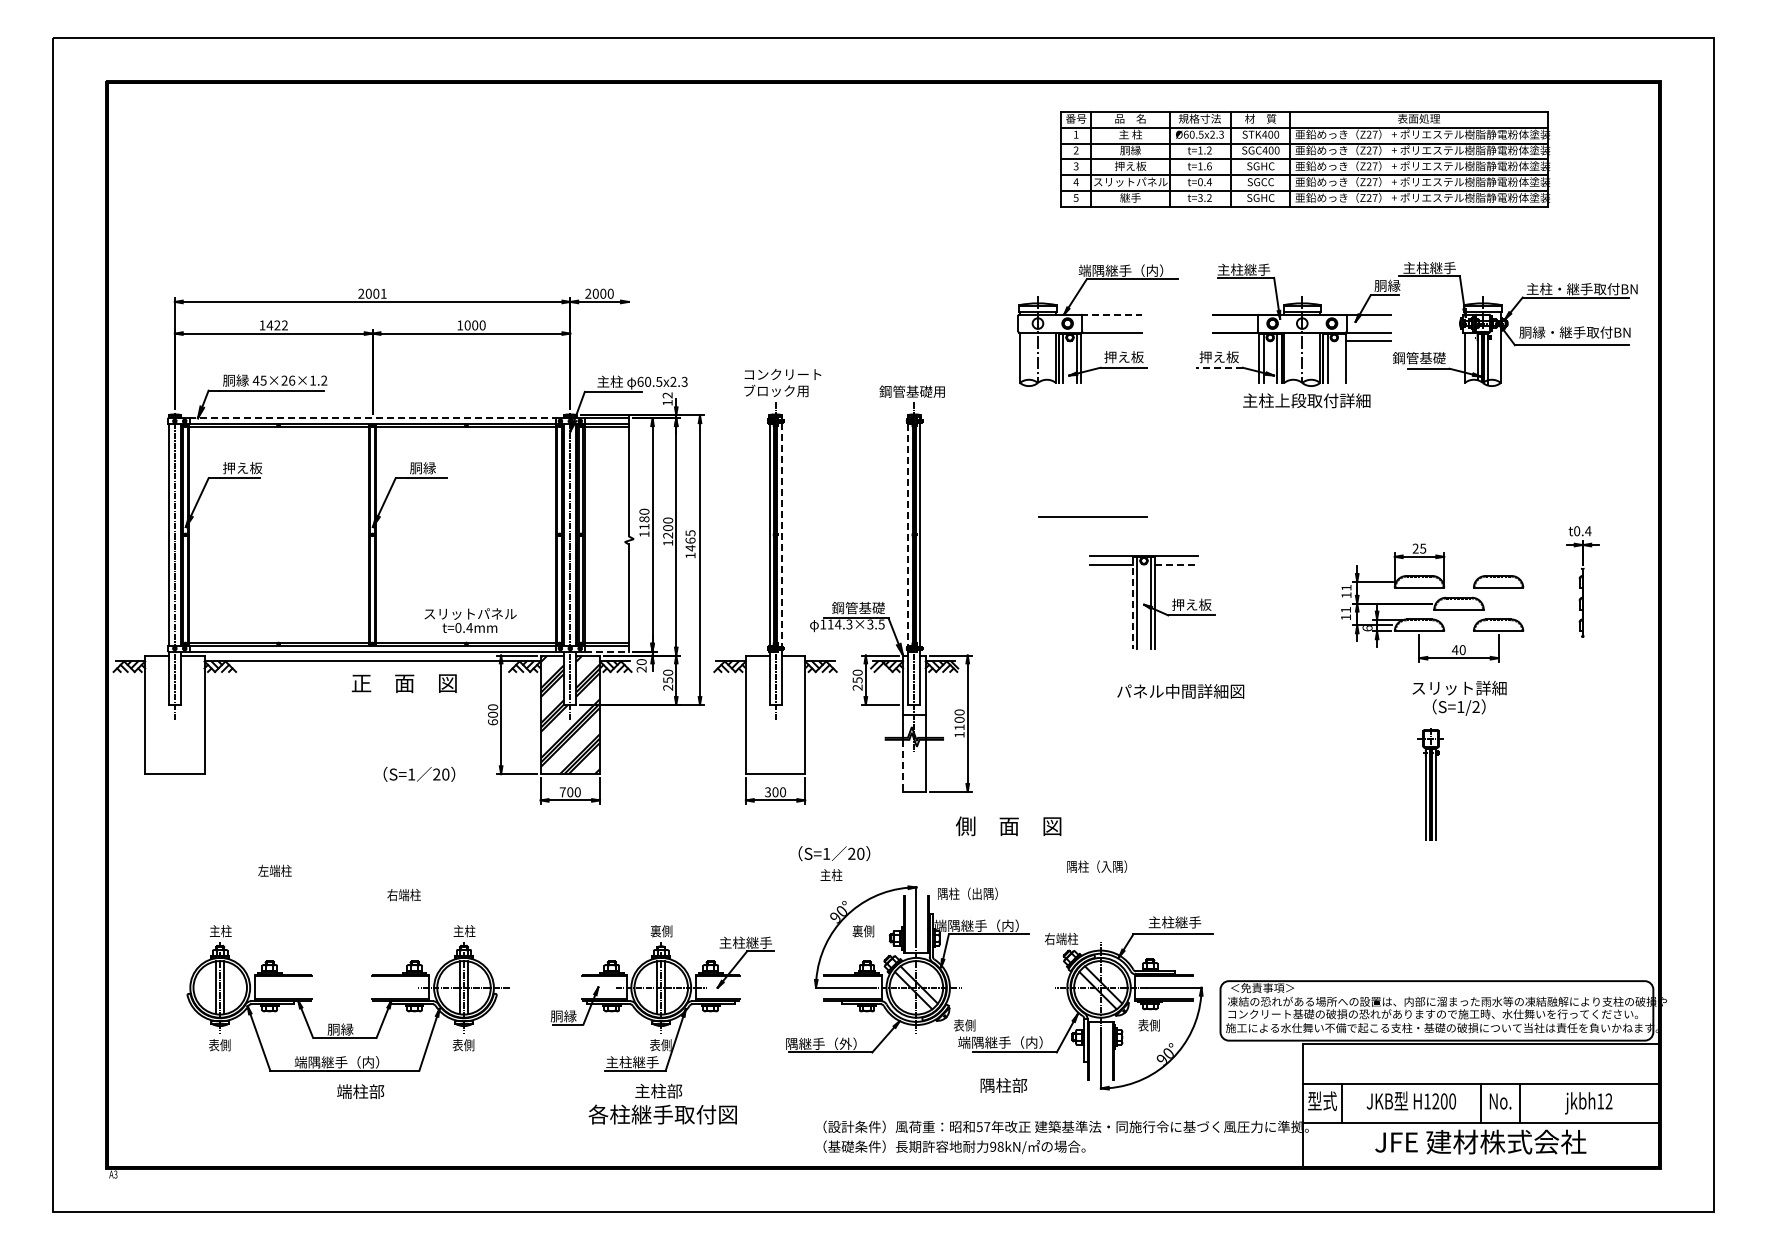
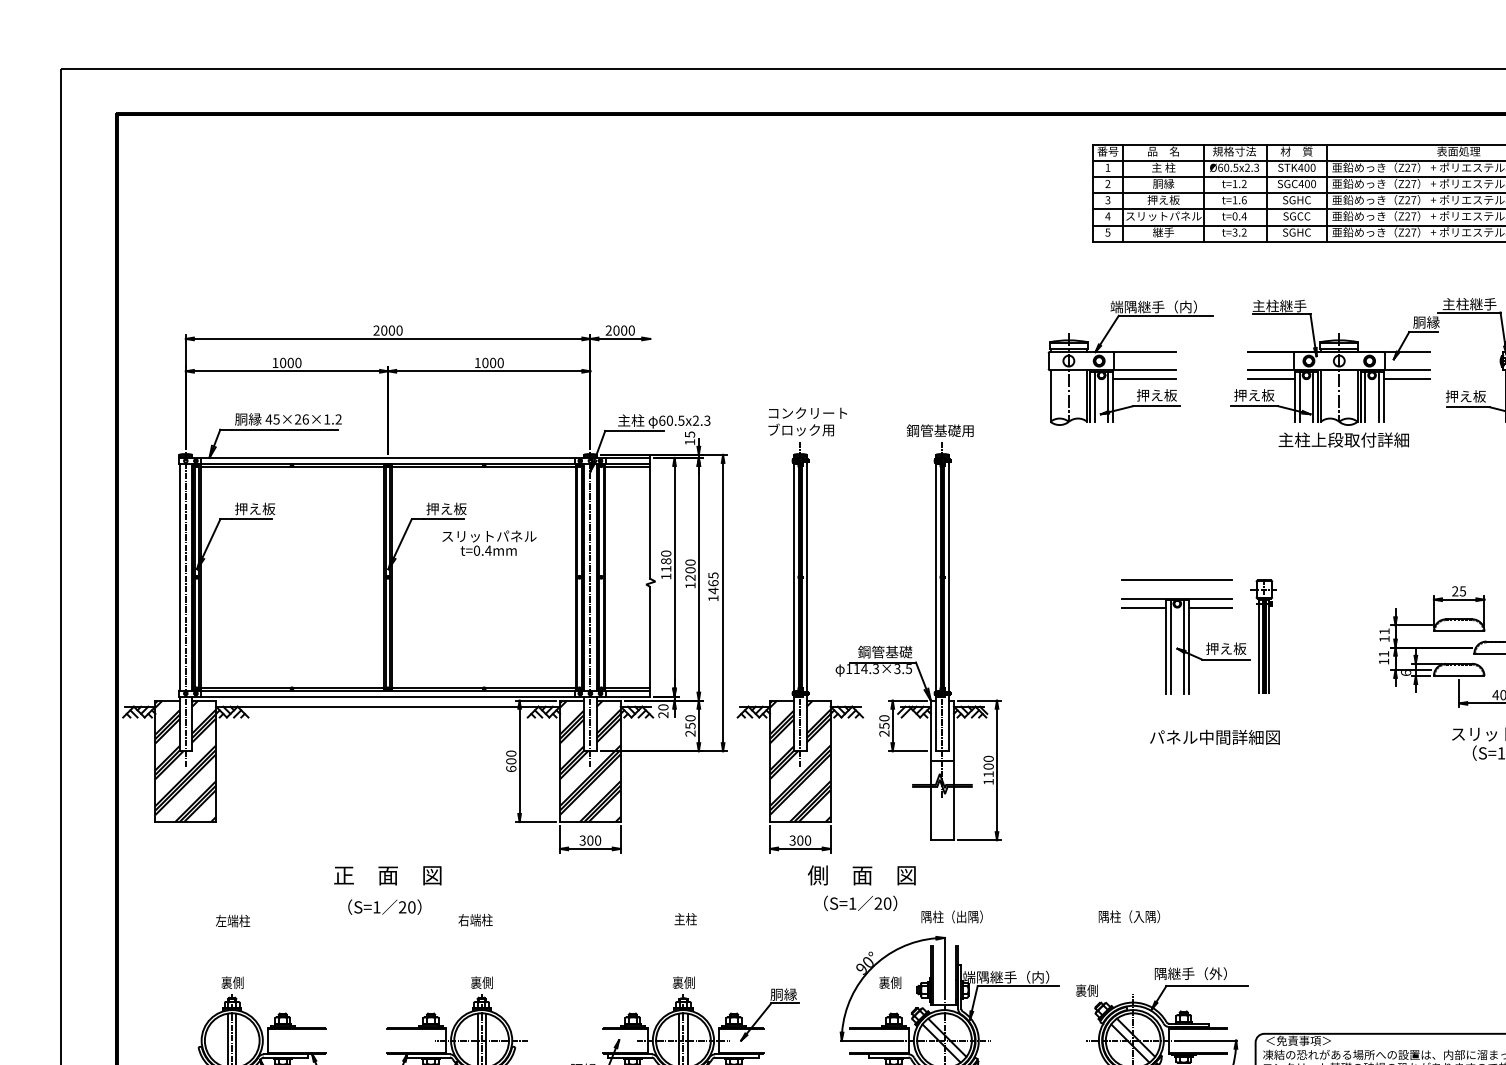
text: (383, 293) -> (399, 330), 2001 -> 2000
line: (1111, 314) -> (1144, 351), dashed -> solid
text: (276, 325) -> (289, 363), 1422 -> 1000
line: (1111, 341) -> (1144, 379), added
line: (1235, 341) -> (1270, 379), added
line: (1340, 357) -> (1378, 395), added
text: (1418, 358) -> (1458, 396), 鋼管基礎 -> 押え板
line: (1219, 367) -> (1254, 406), dashed -> solid
text: (667, 395) -> (689, 434), 12 -> 15
line: (373, 418) -> (389, 458), dashed -> solid
text: (429, 468) -> (446, 509), 胴縁 -> 押え板
line: (1092, 516) -> (1176, 579), moved
line: (781, 534) -> (806, 576), dashed -> solid
line: (908, 534) -> (936, 576), dashed -> solid
line: (1177, 564) -> (1211, 607), dashed -> solid
line: (1132, 603) -> (1165, 647), dashed -> solid
text: (470, 620) -> (489, 543), moved
line: (607, 651) -> (628, 696), dashed -> solid
text: (403, 683) -> (386, 875), moved
hatch: (174, 714) -> (185, 761), added
hatch: (775, 714) -> (800, 761), added
line: (903, 766) -> (931, 814), dashed -> solid
text: (419, 774) -> (384, 907), moved
part: (1430, 784) -> (1263, 636), moved
text: (562, 792) -> (582, 840), 700 -> 300
text: (1008, 826) -> (861, 875), moved
text: (274, 870) -> (232, 920), moved
text: (831, 875) -> (685, 919), moved
text: (967, 893) -> (951, 916), moved
text: (403, 895) -> (474, 920), moved
text: (1161, 922) -> (1195, 973), 主柱継手 -> 隅継手（外）
text: (220, 931) -> (232, 983), 主柱 -> 裏側
text: (464, 931) -> (482, 983), 主柱 -> 裏側
text: (1061, 938) -> (1092, 990), 右端柱 -> 裏側
text: (745, 942) -> (769, 994), 主柱継手 -> 胴縁

